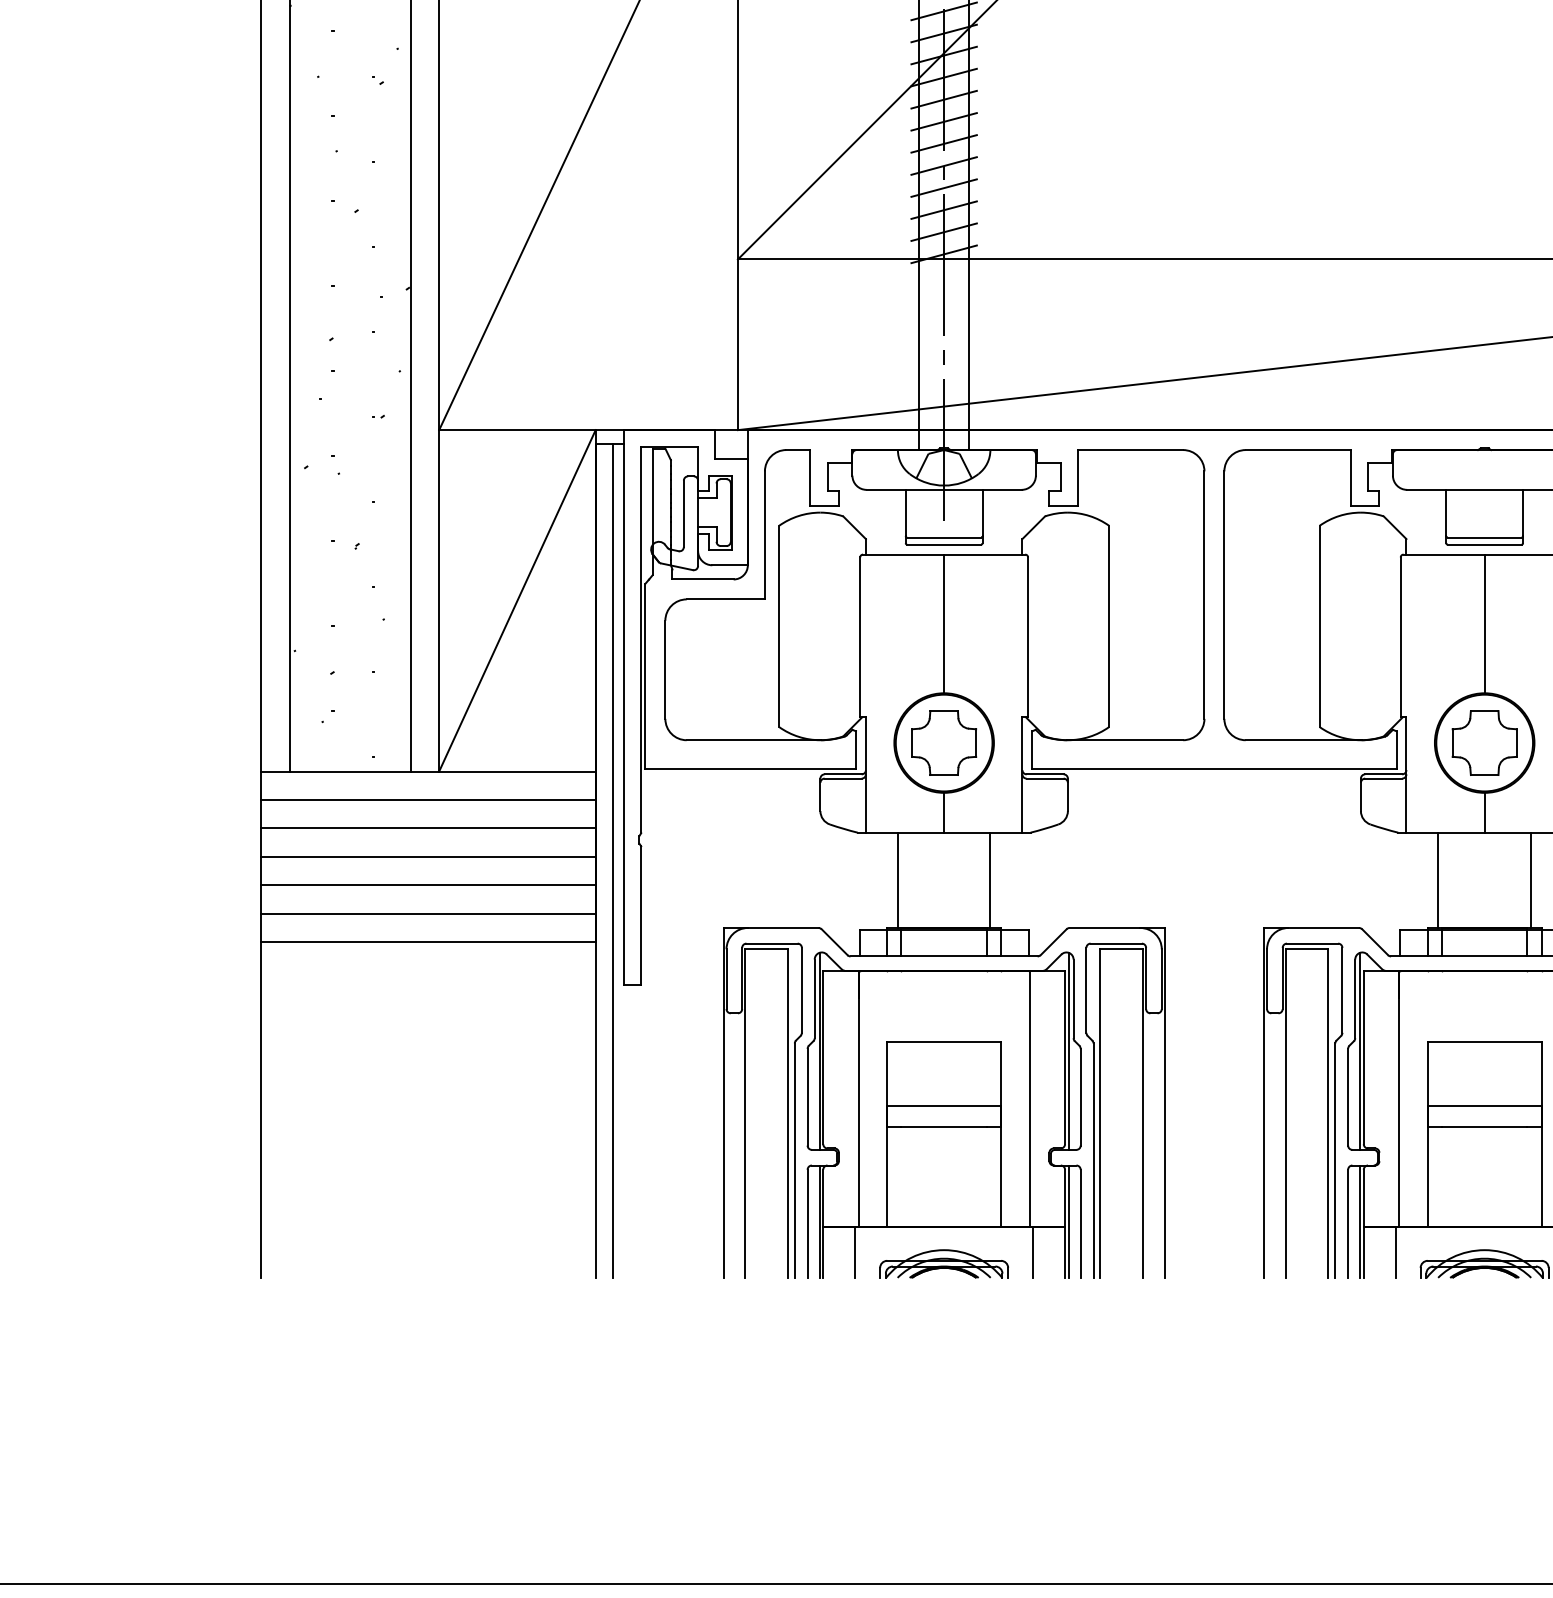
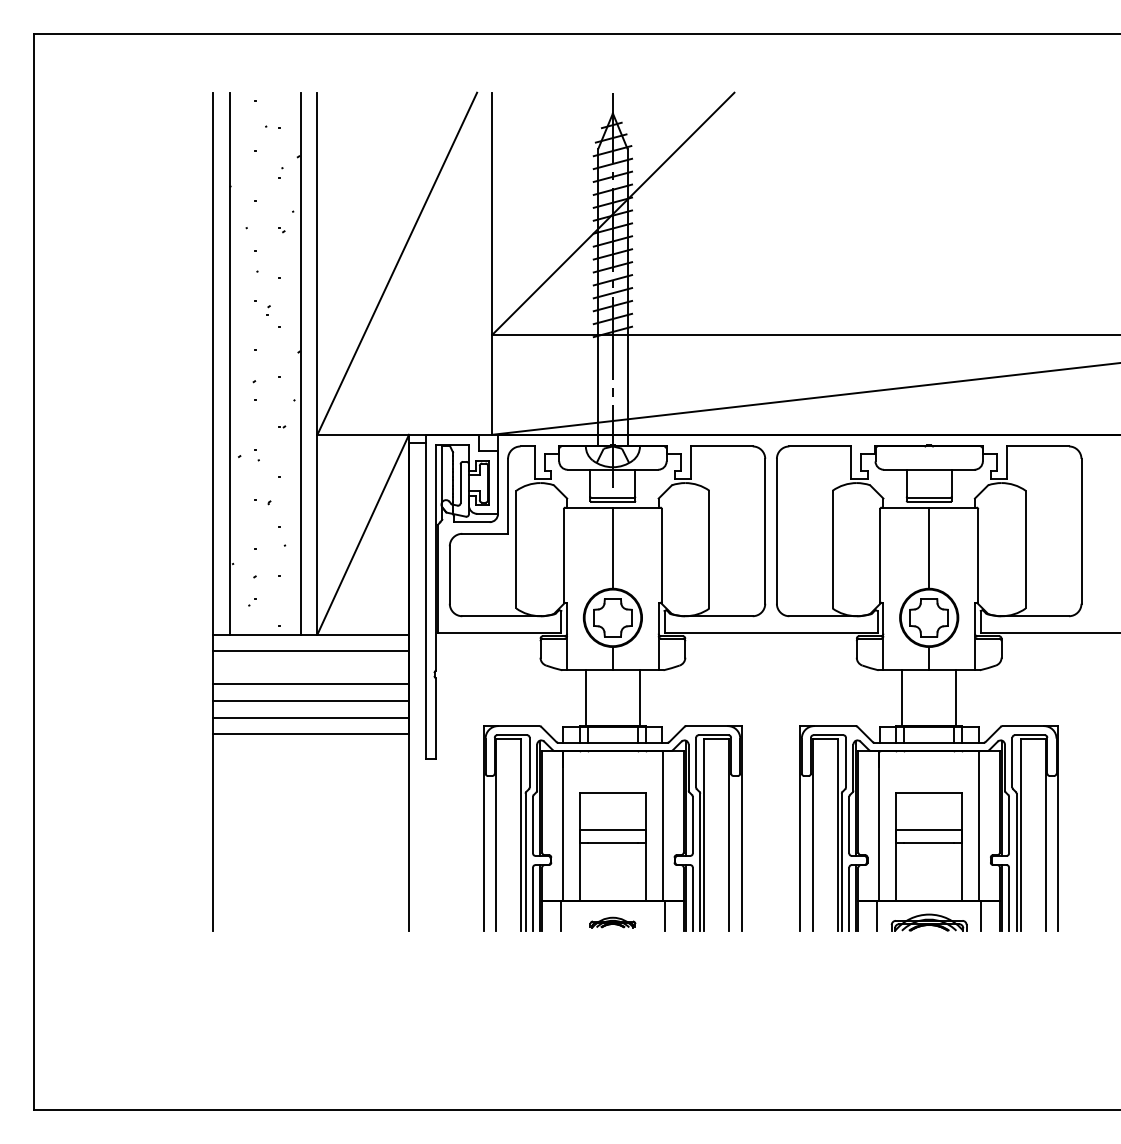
line: (428, 827) -> (311, 667), removed
line: (613, 860) -> (419, 686), removed
part: (943, 1263) -> (612, 922), size x0.6

